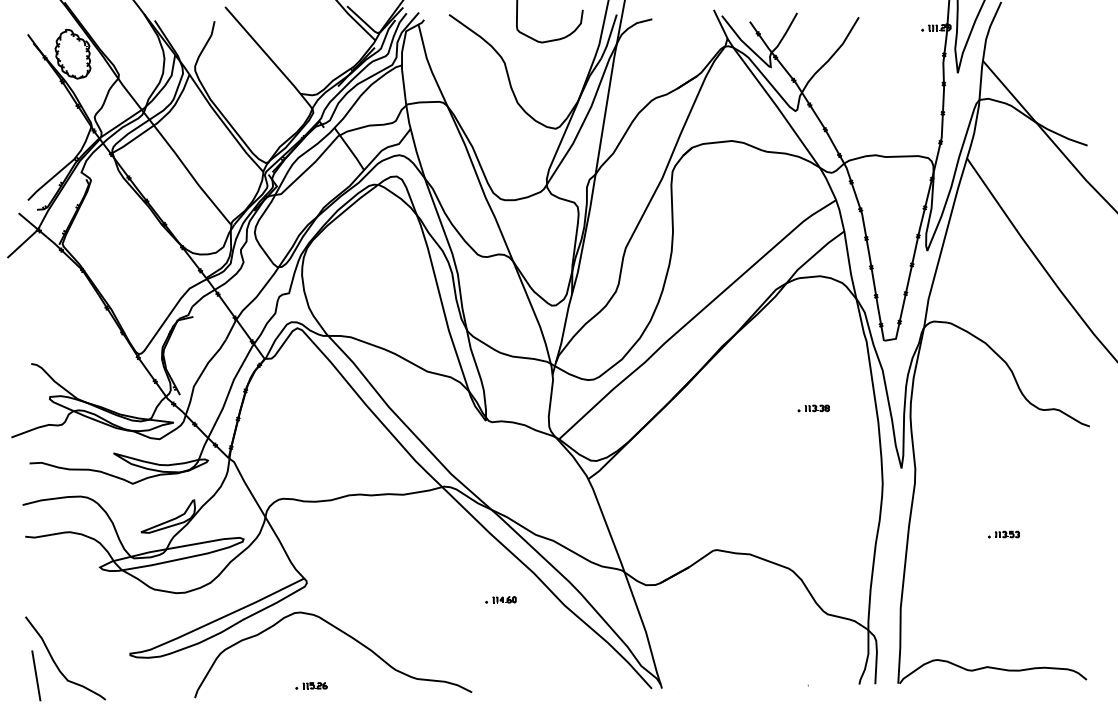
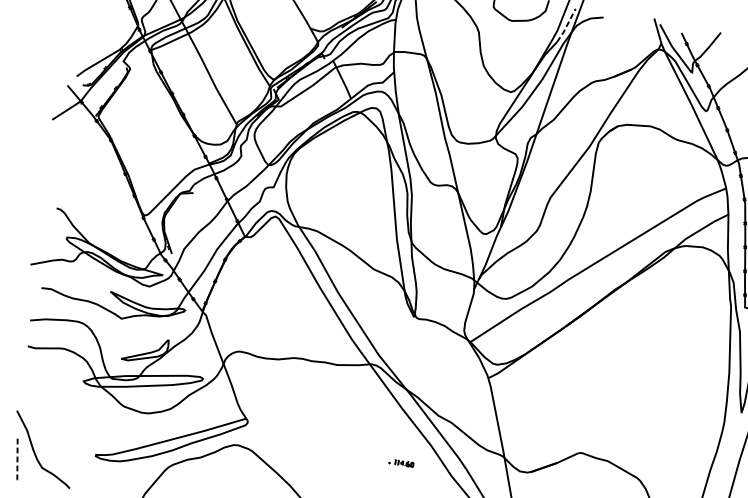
line: (609, 36) -> (566, 25), solid -> dashed
part: (813, 408) -> (679, 352), removed
line: (36, 676) -> (17, 460), solid -> dashed

